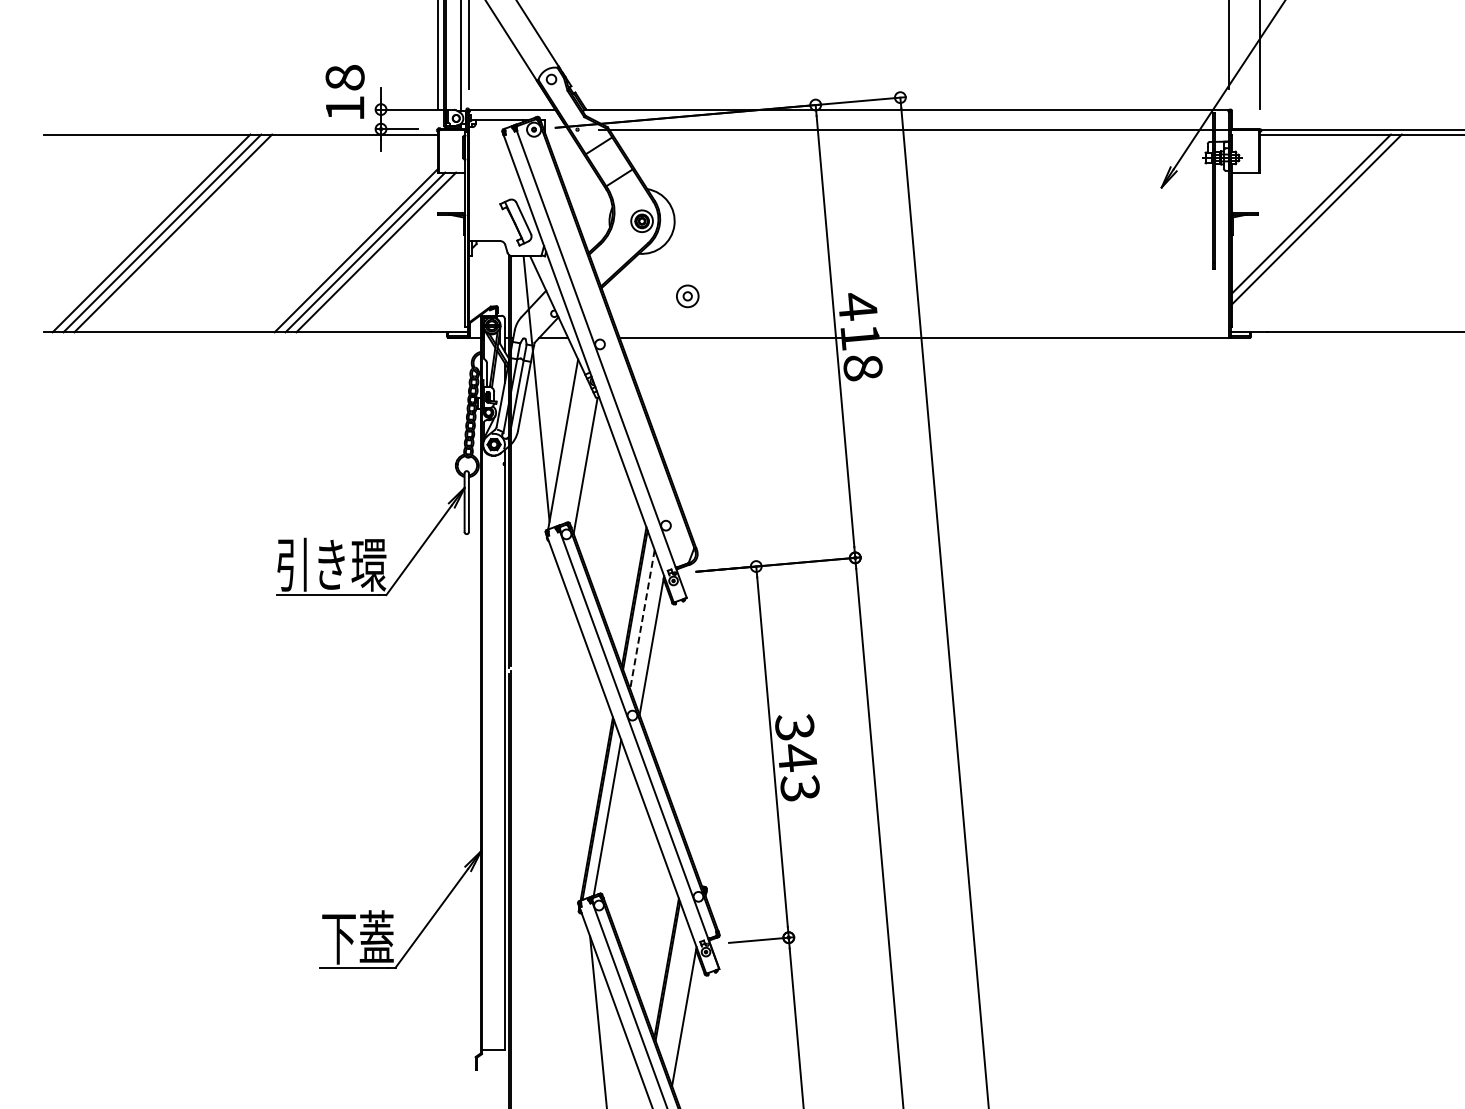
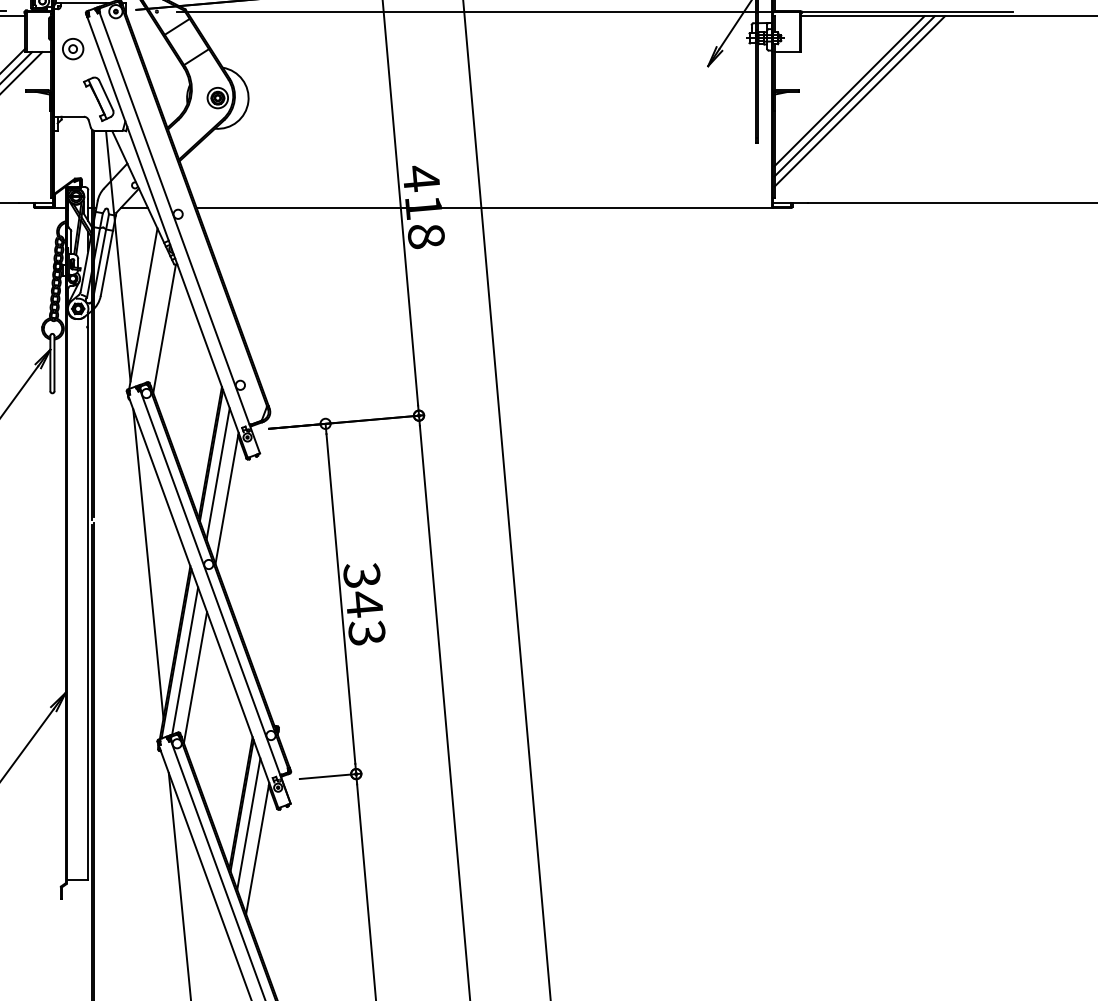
line: (1322, 224) -> (859, 101), added
part: (687, 296) -> (72, 49), moved
line: (642, 619) -> (218, 473), dashed -> solid
line: (568, 714) -> (148, 563), added
line: (618, 834) -> (195, 676), added
line: (674, 990) -> (248, 823), added

